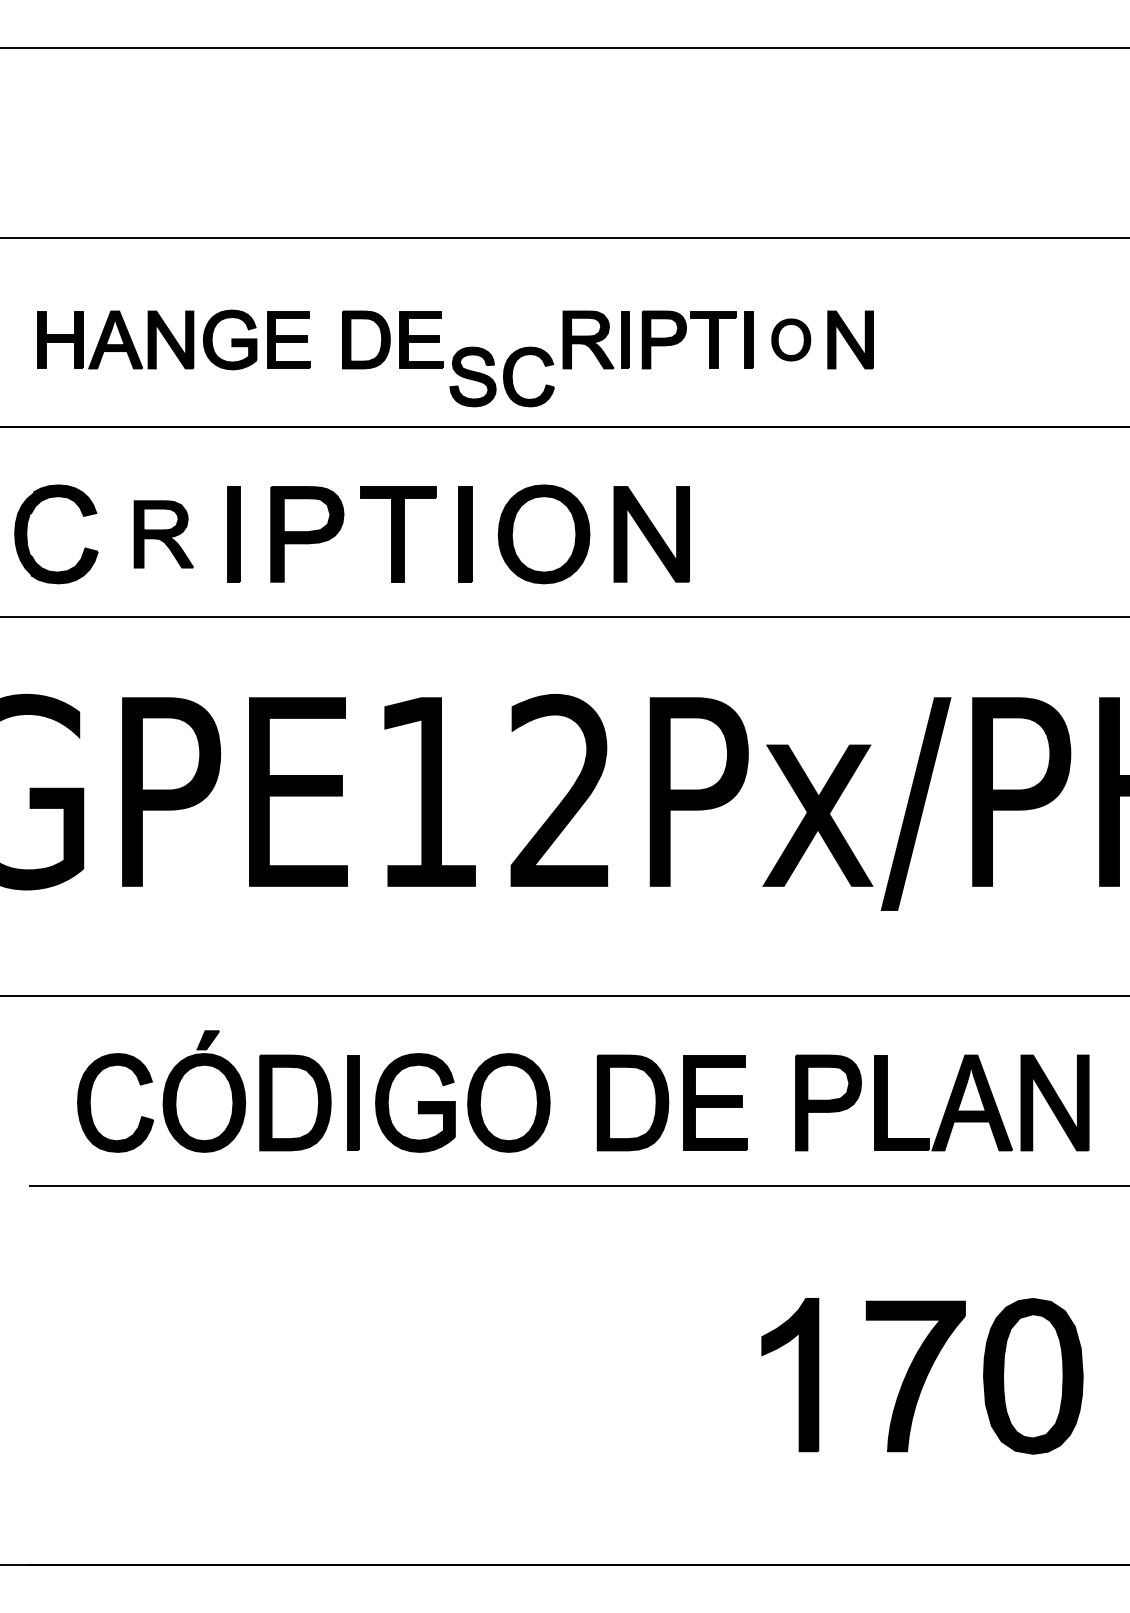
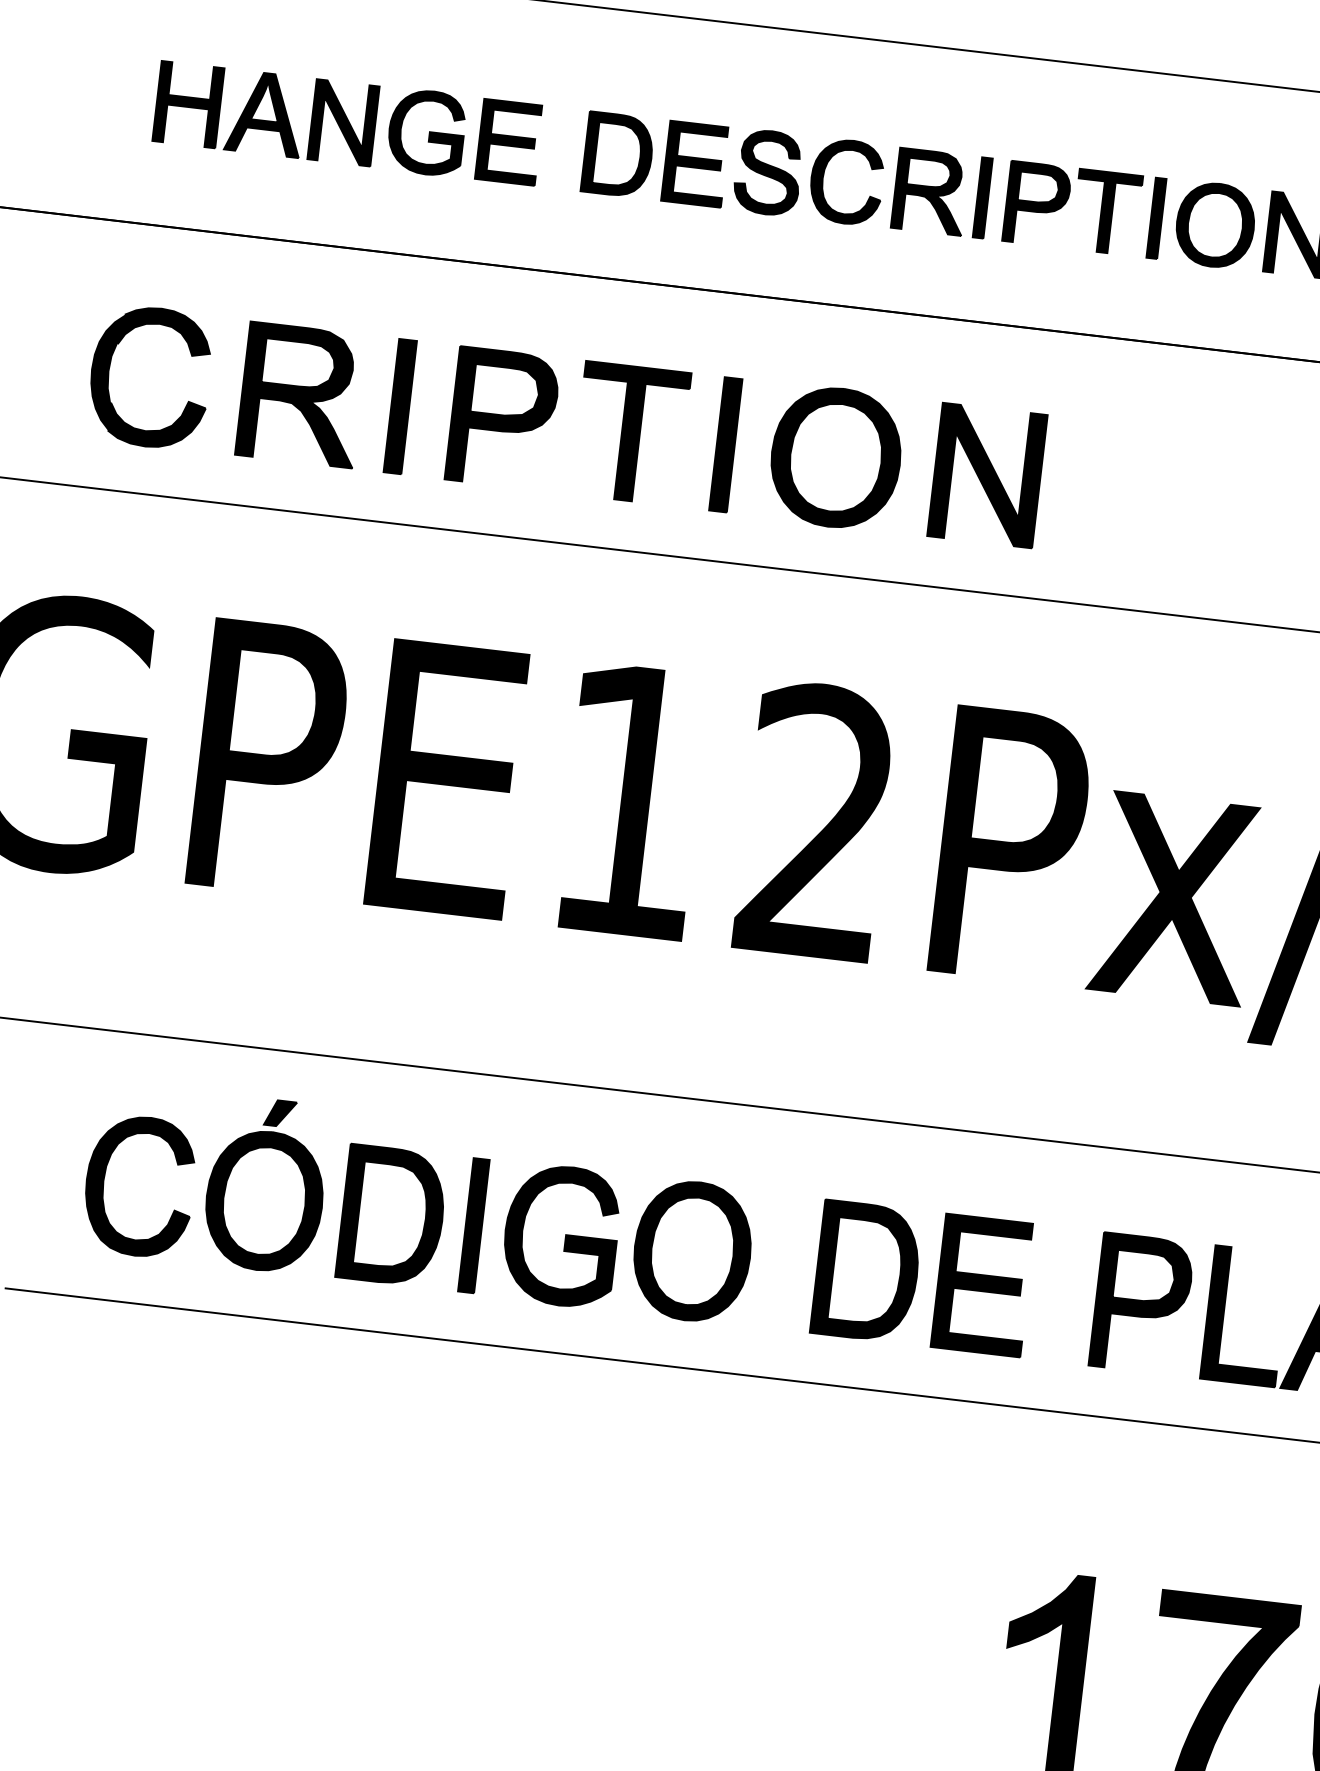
part: (791, 339) -> (1216, 224), size x1.43
part: (501, 376) -> (808, 176), moved
part: (163, 534) -> (300, 395), size x1.43

